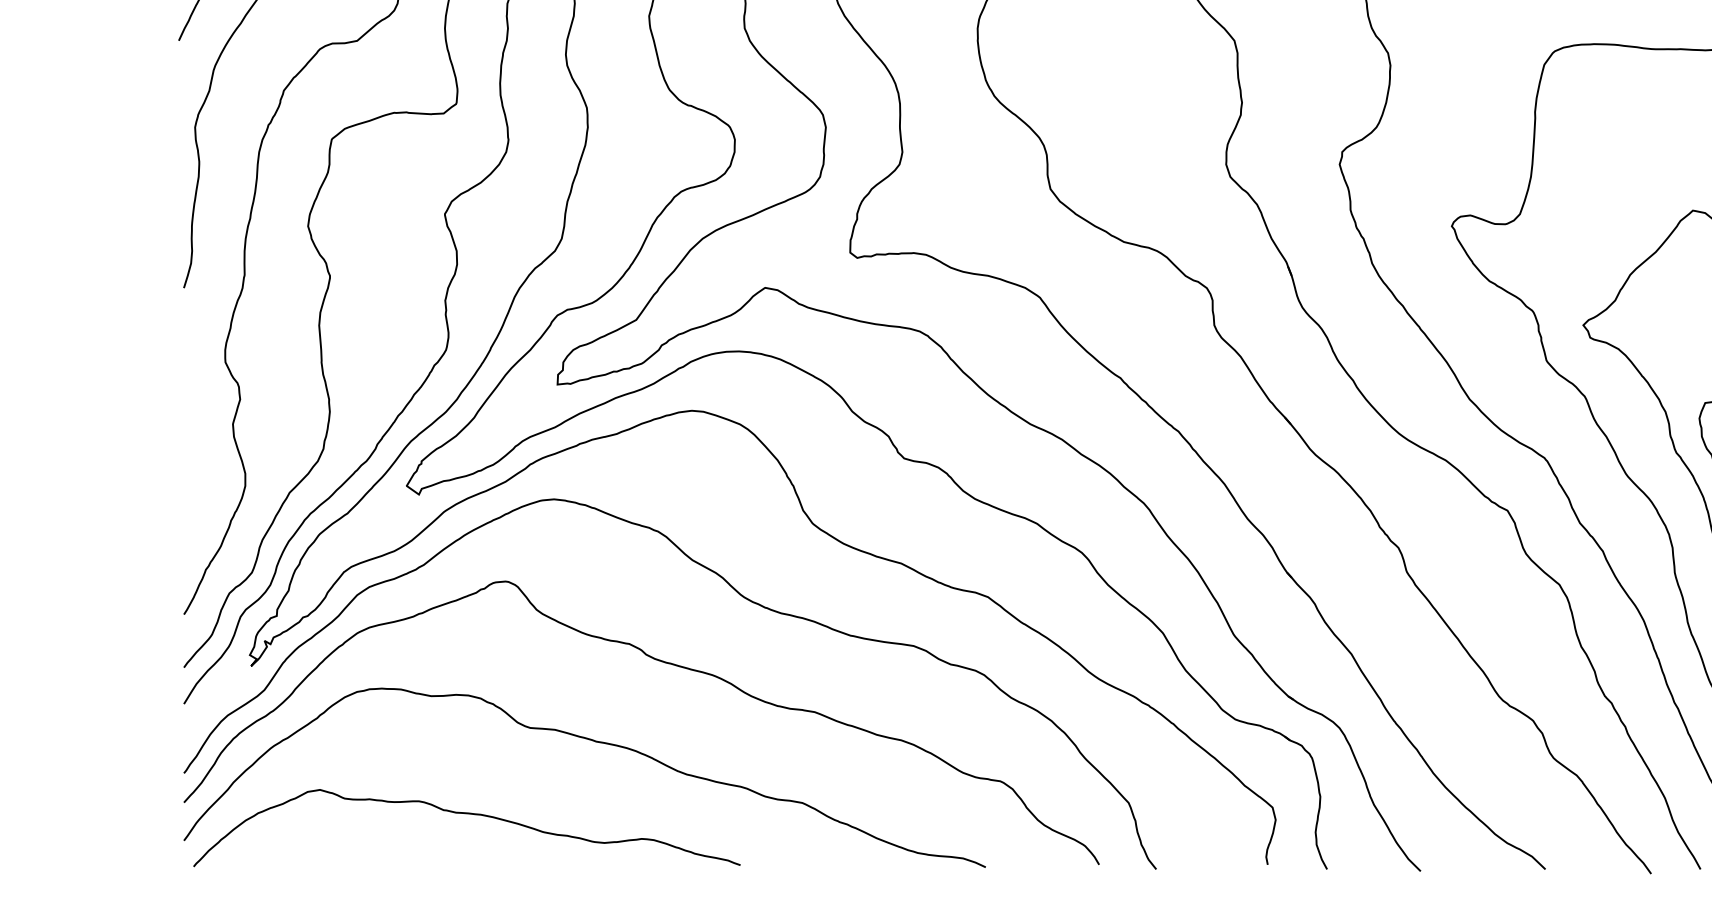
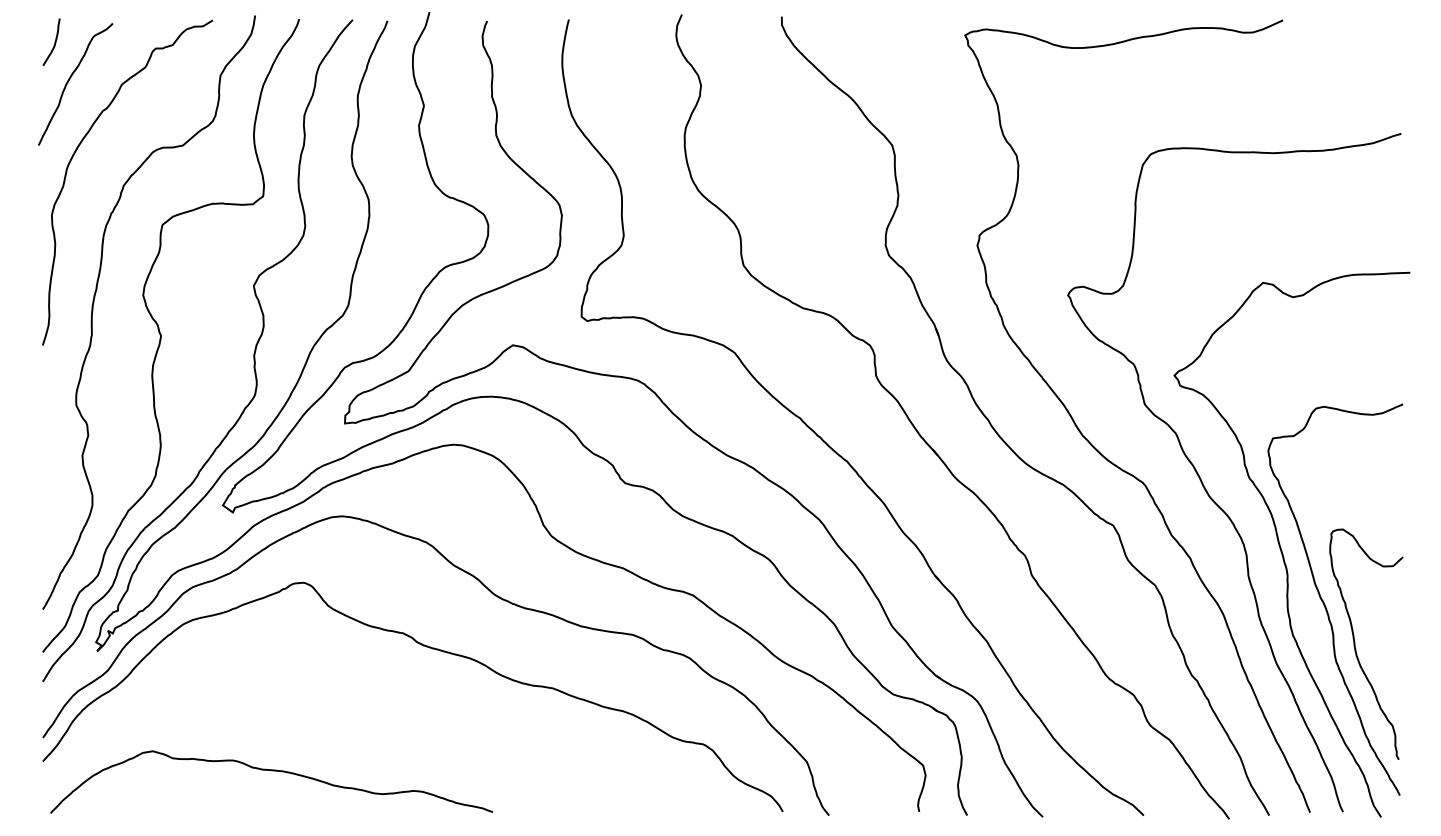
curve: (596, 743) -> (376, 713), removed

